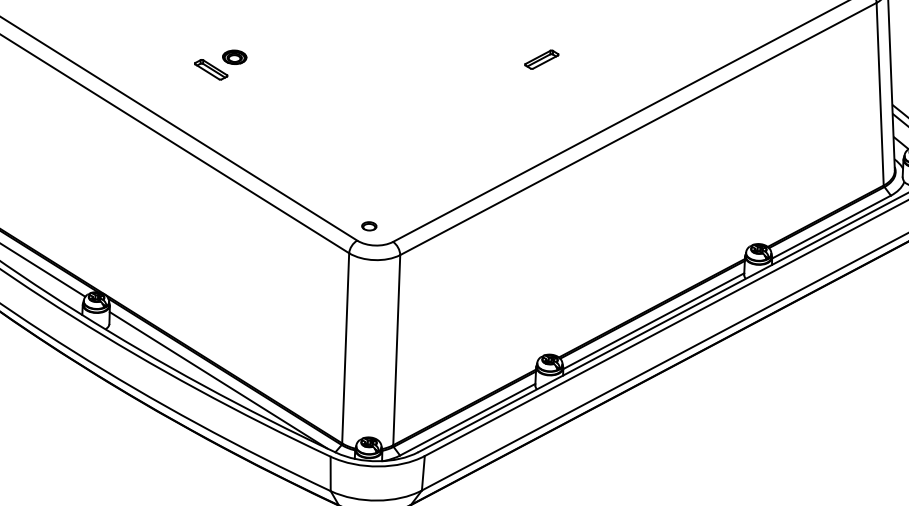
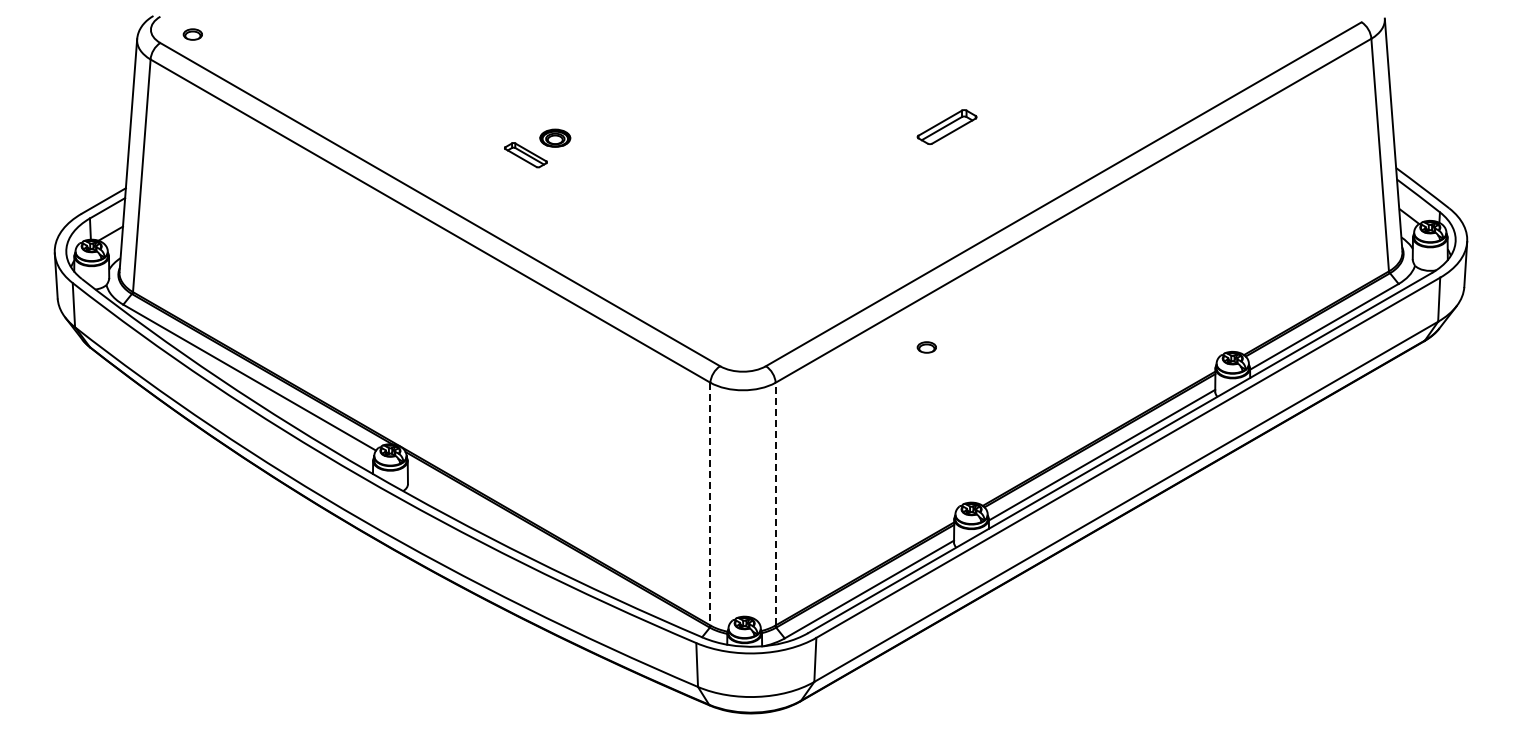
part: (541, 59) -> (946, 126), size x1.4
part: (369, 226) -> (926, 347), moved
line: (345, 348) -> (710, 504), solid -> dashed
line: (396, 349) -> (775, 503), solid -> dashed
line: (218, 379) -> (549, 550), removed

